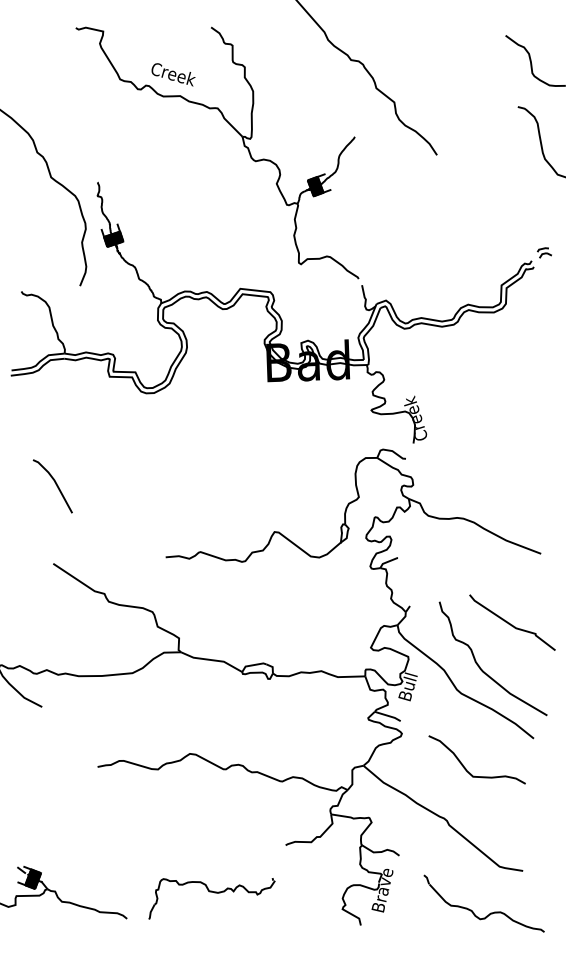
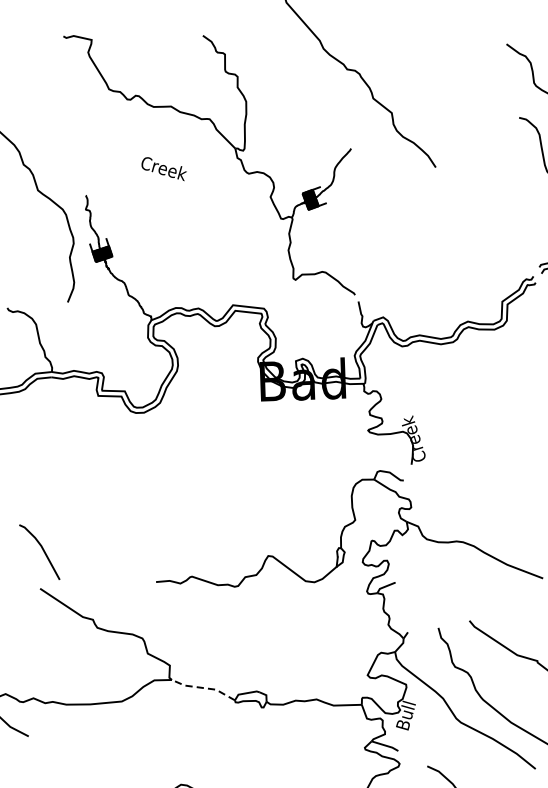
text: (173, 74) -> (164, 168), moved
line: (55, 484) -> (42, 550), moved
line: (212, 660) -> (204, 688), solid -> dashed

